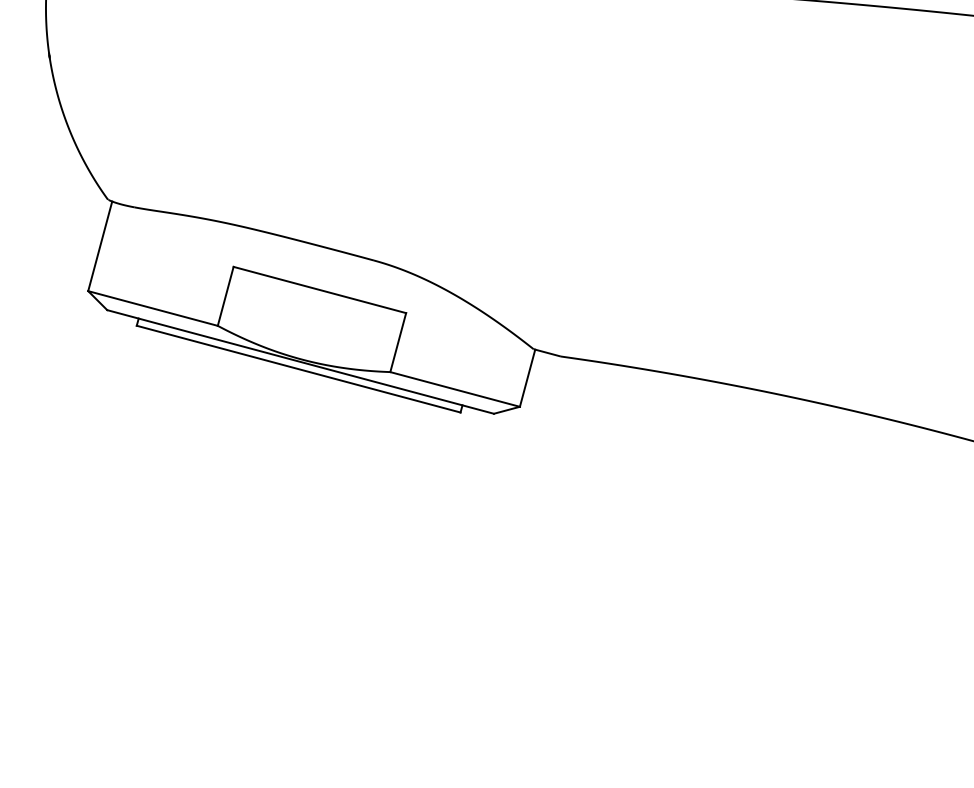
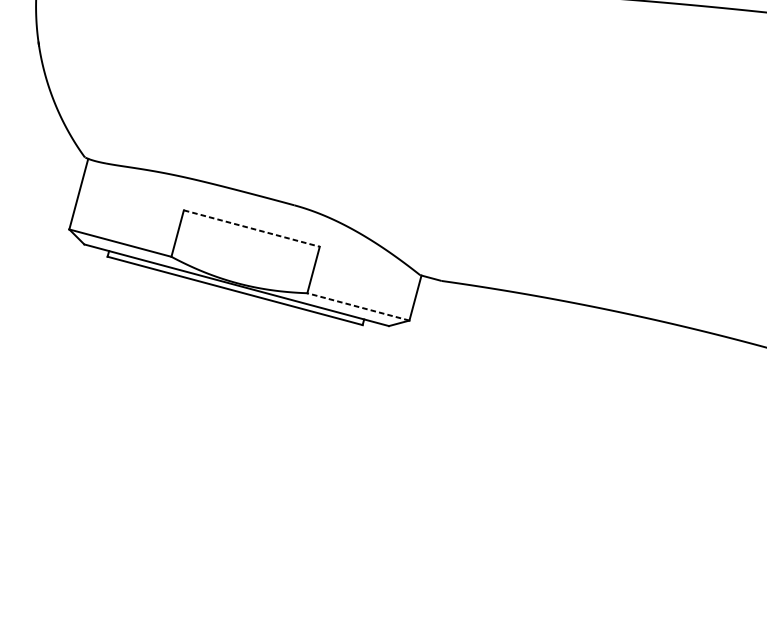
line: (320, 290) -> (252, 228), solid -> dashed
line: (454, 389) -> (357, 306), solid -> dashed

